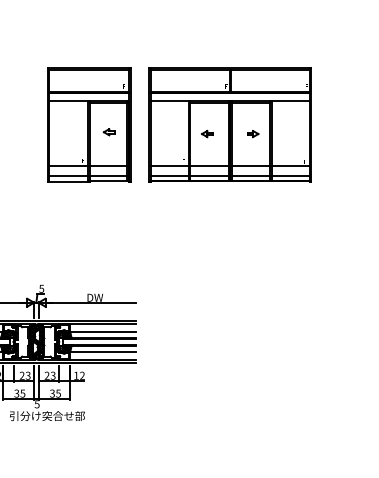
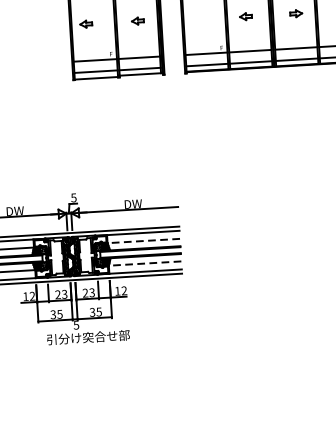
part: (61, 132) -> (85, 24), added
line: (102, 331) -> (143, 240), solid -> dashed
line: (102, 352) -> (144, 263), solid -> dashed

